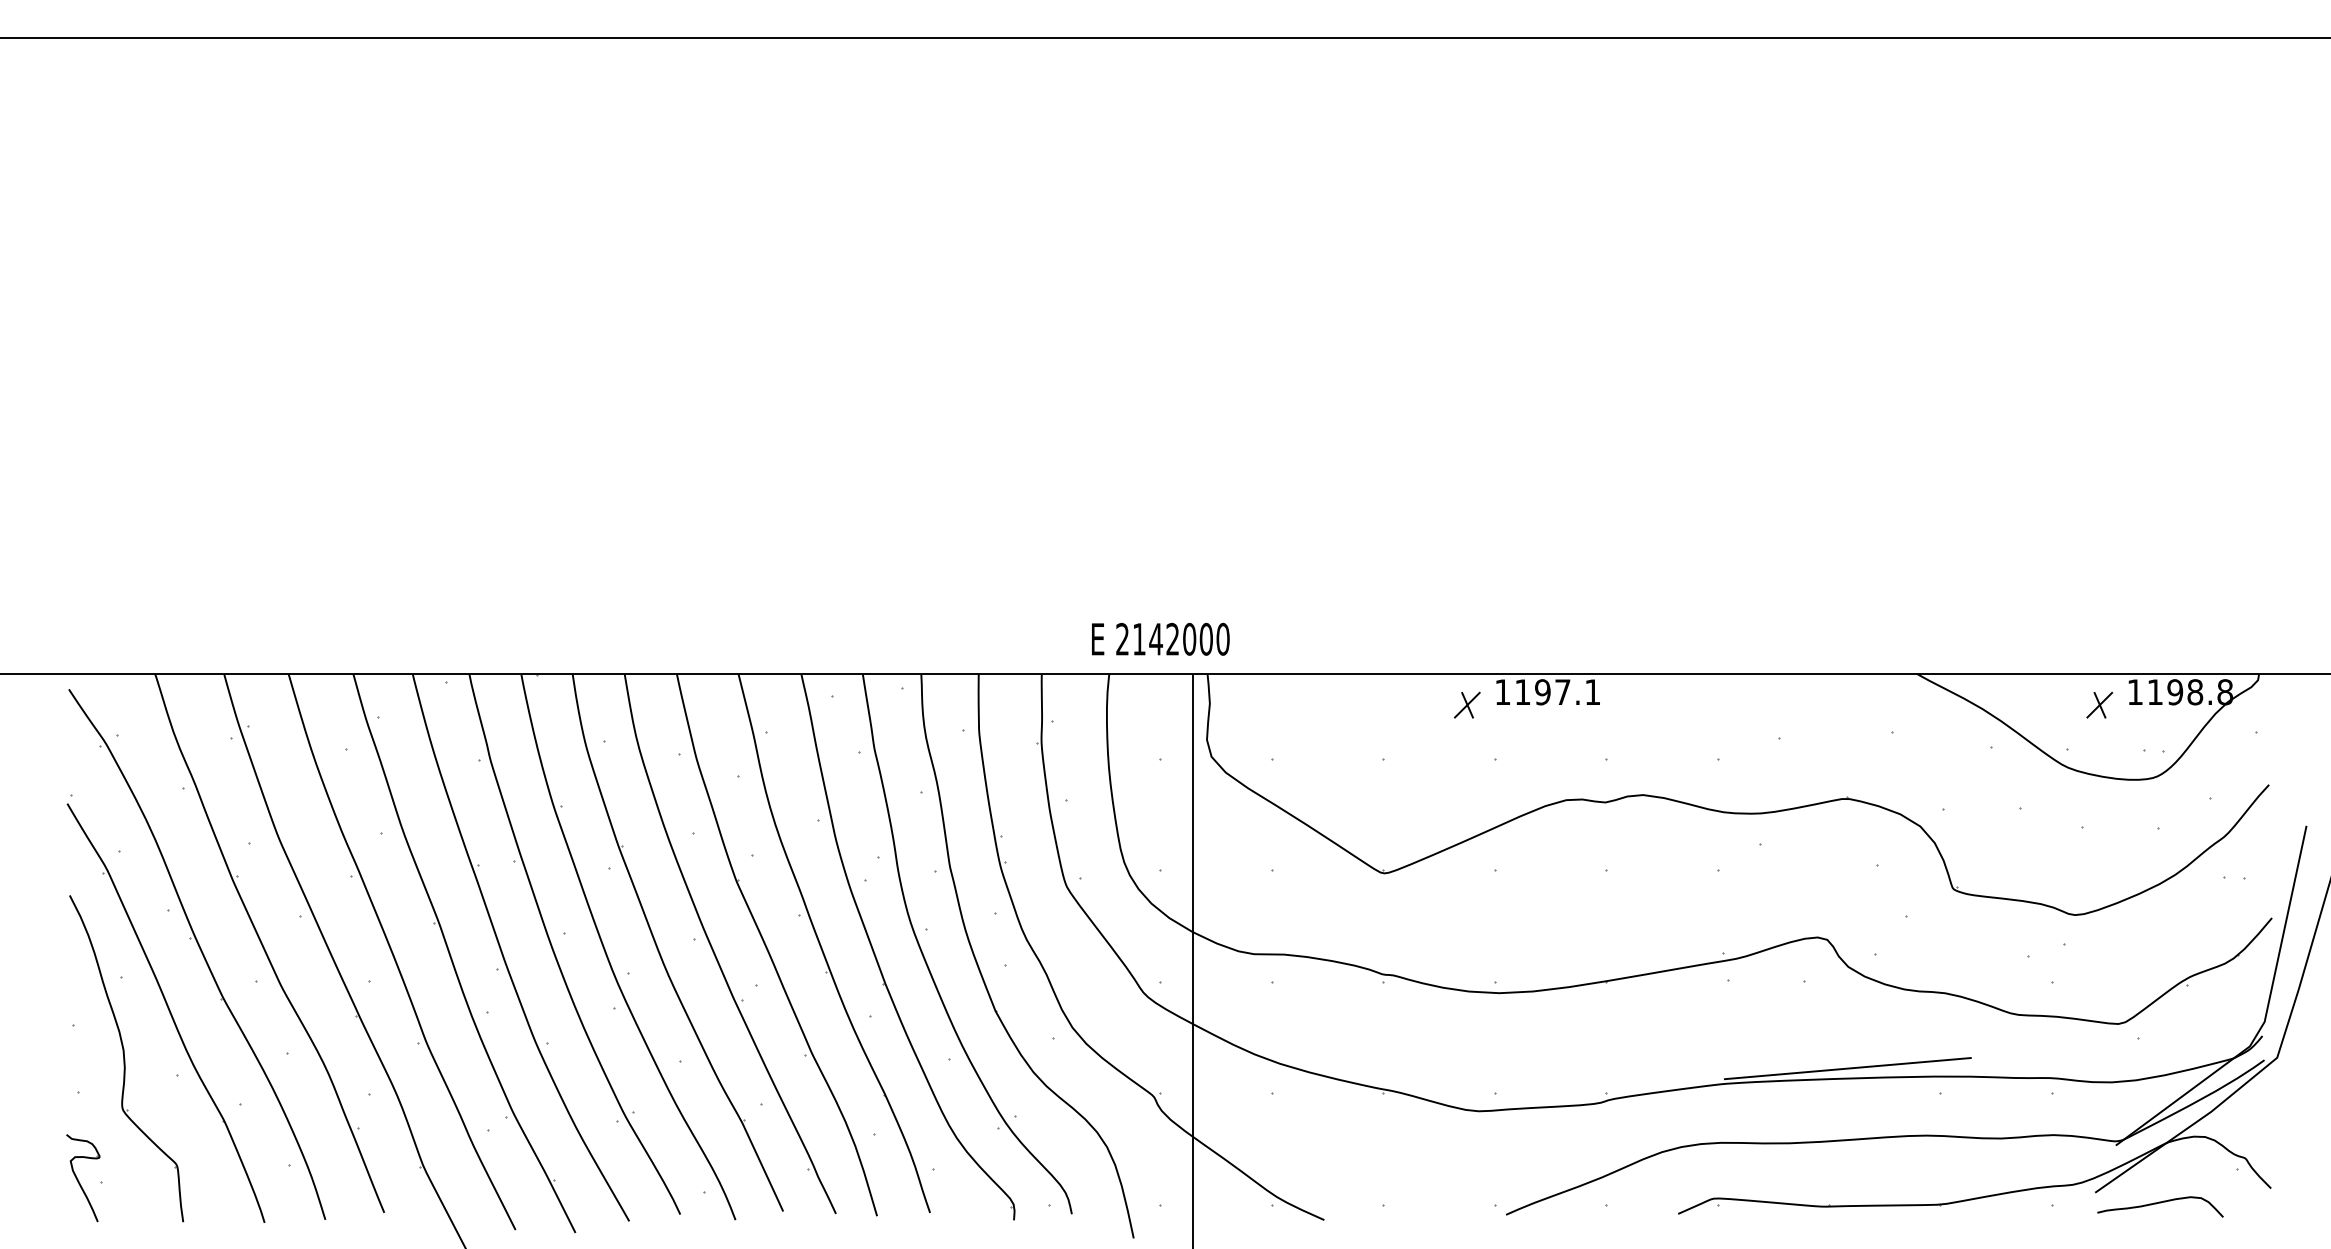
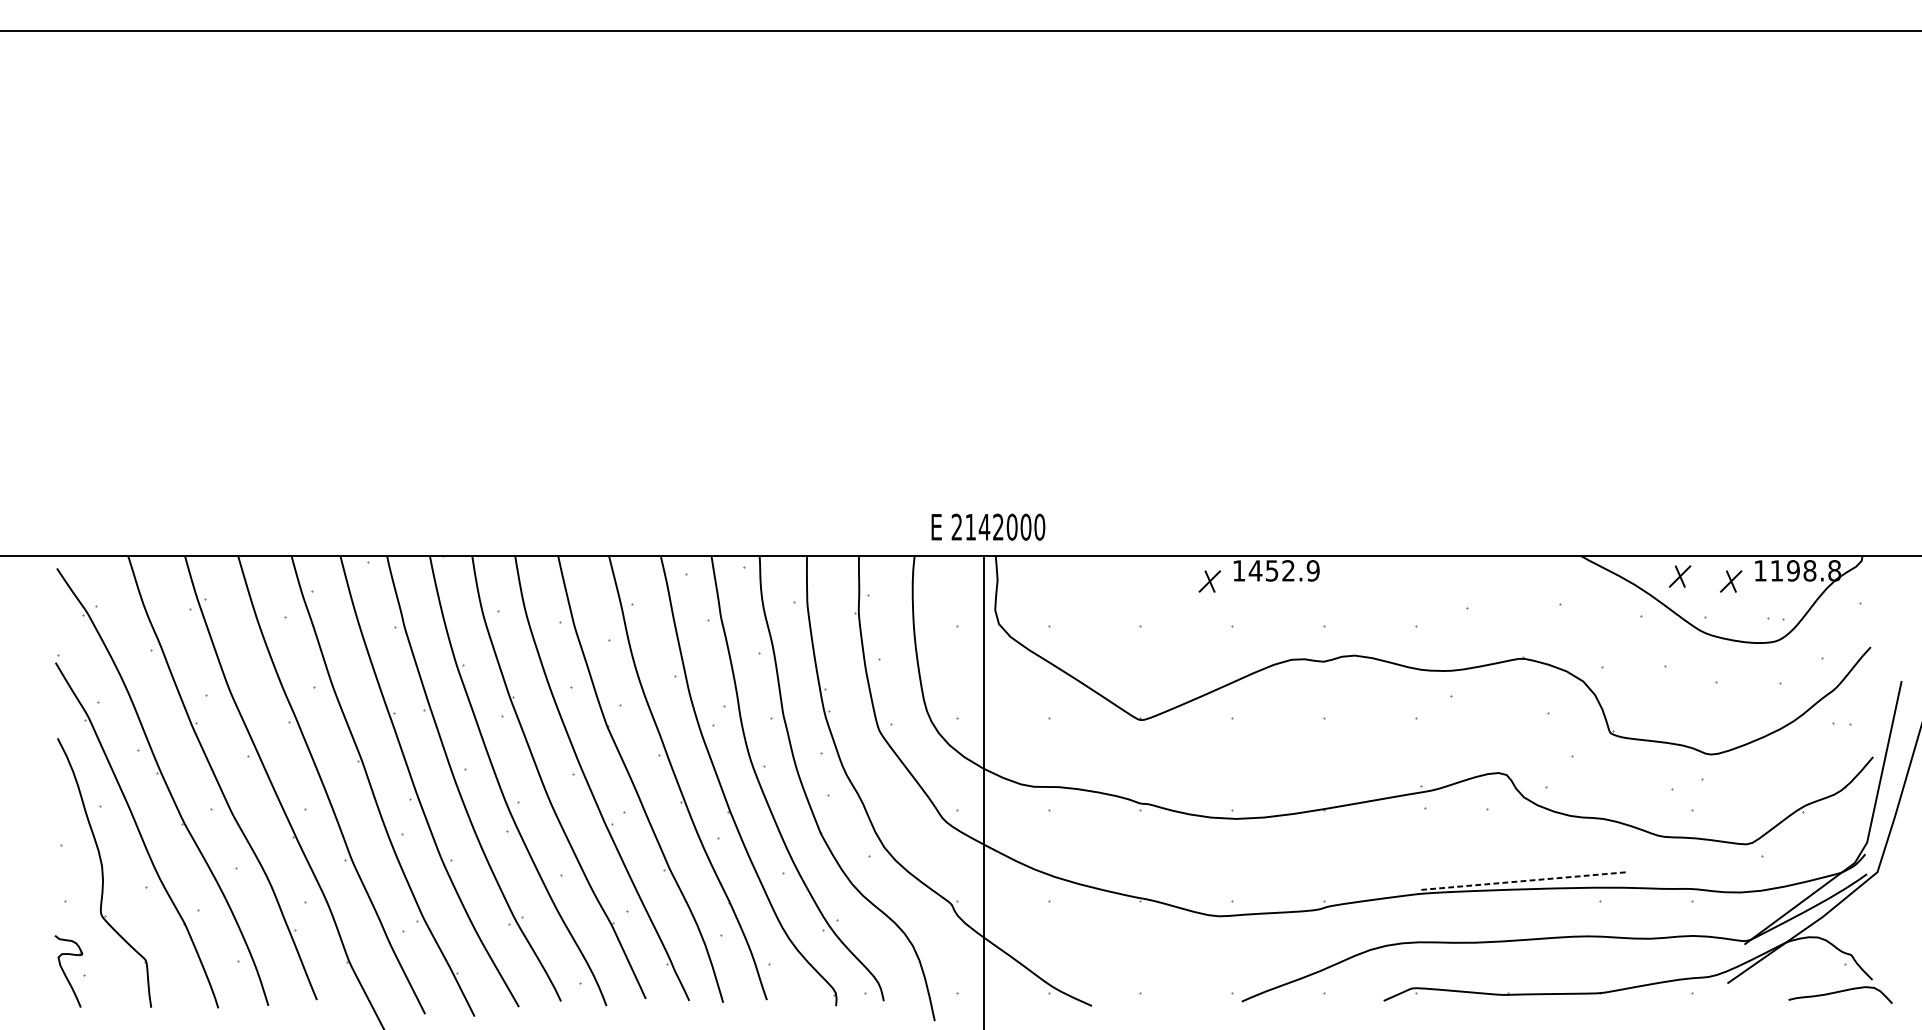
text: (1160, 638) -> (988, 526), moved
text: (1557, 692) -> (1284, 571), 1197.1 -> 1452.9
part: (2037, 698) -> (1679, 576), added
line: (1847, 1068) -> (1523, 881), solid -> dashed
curve: (2160, 1203) -> (1840, 992), moved

